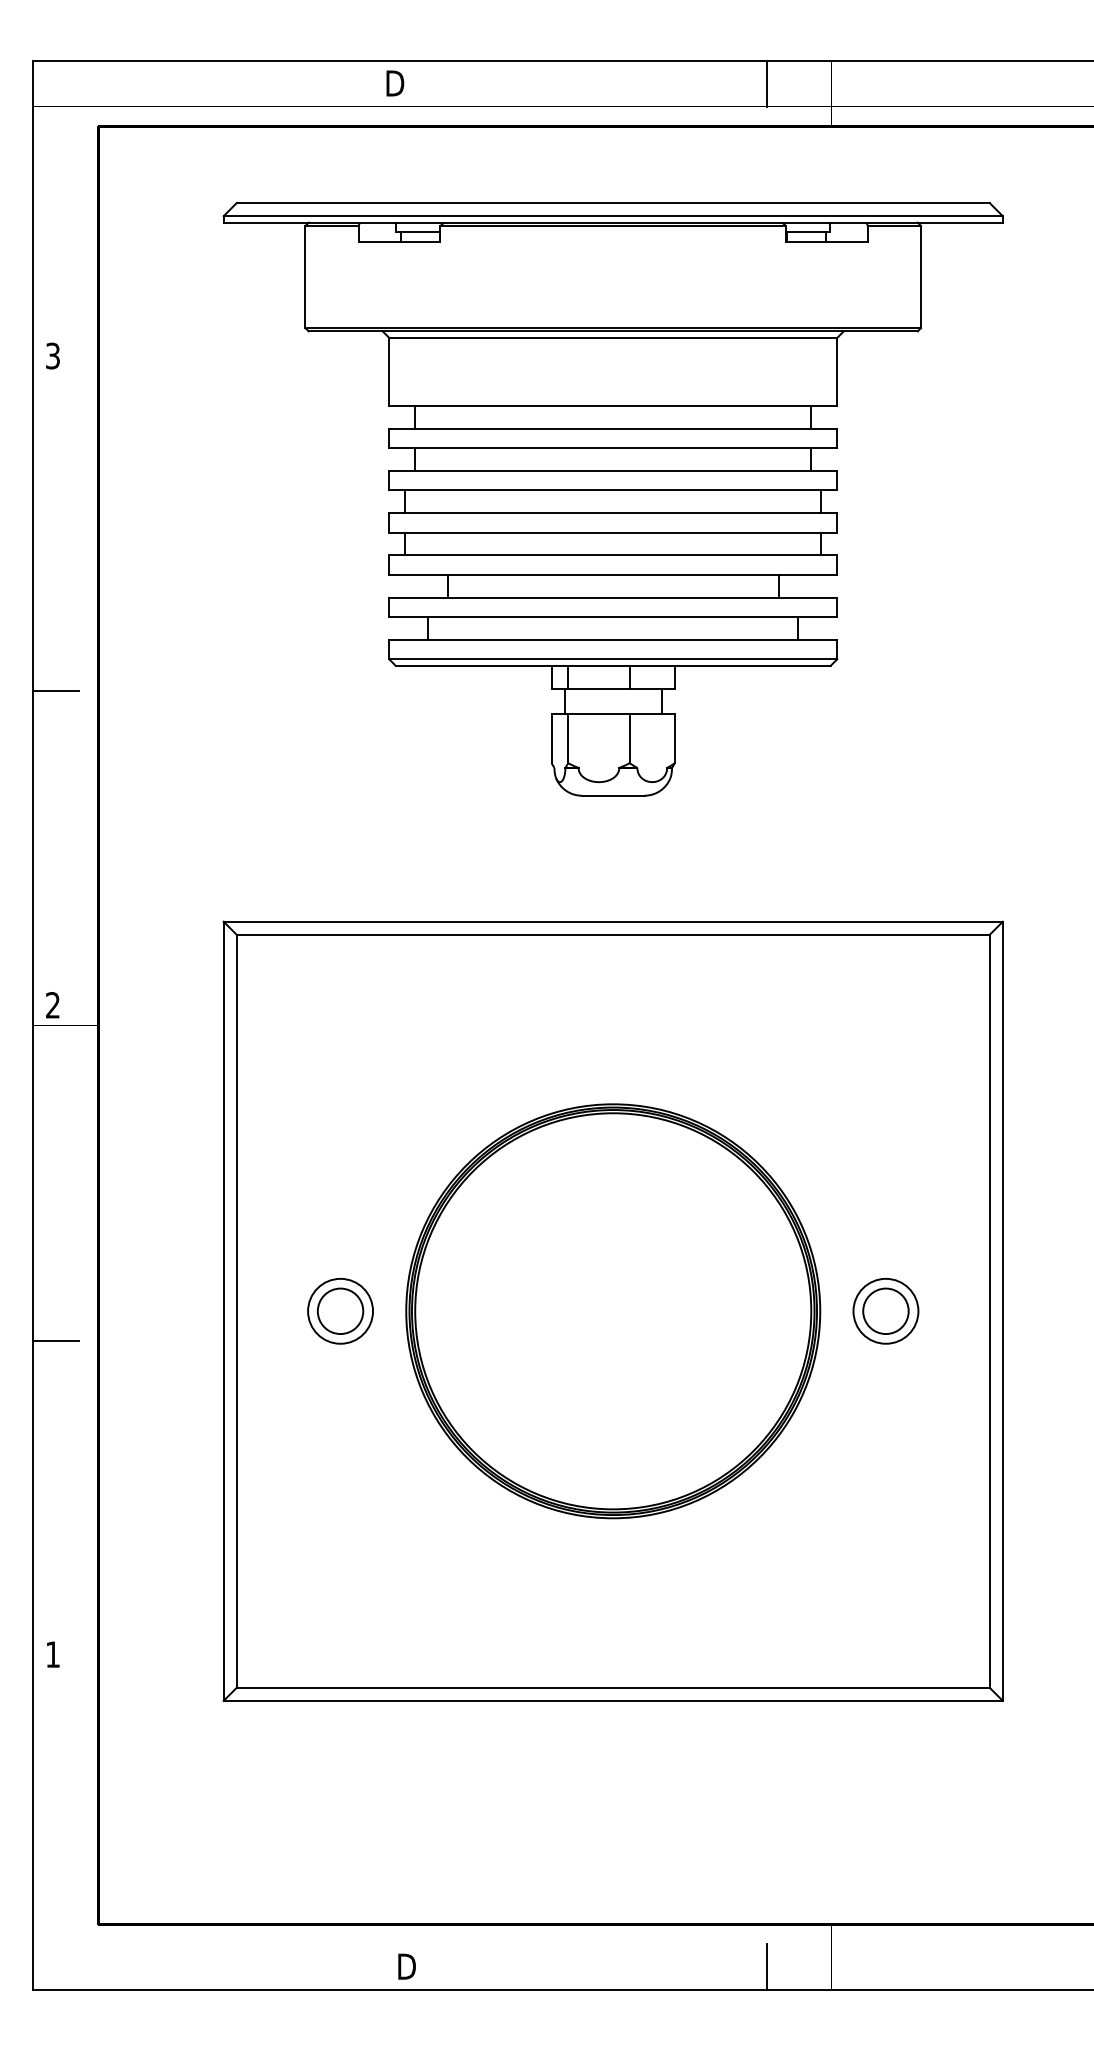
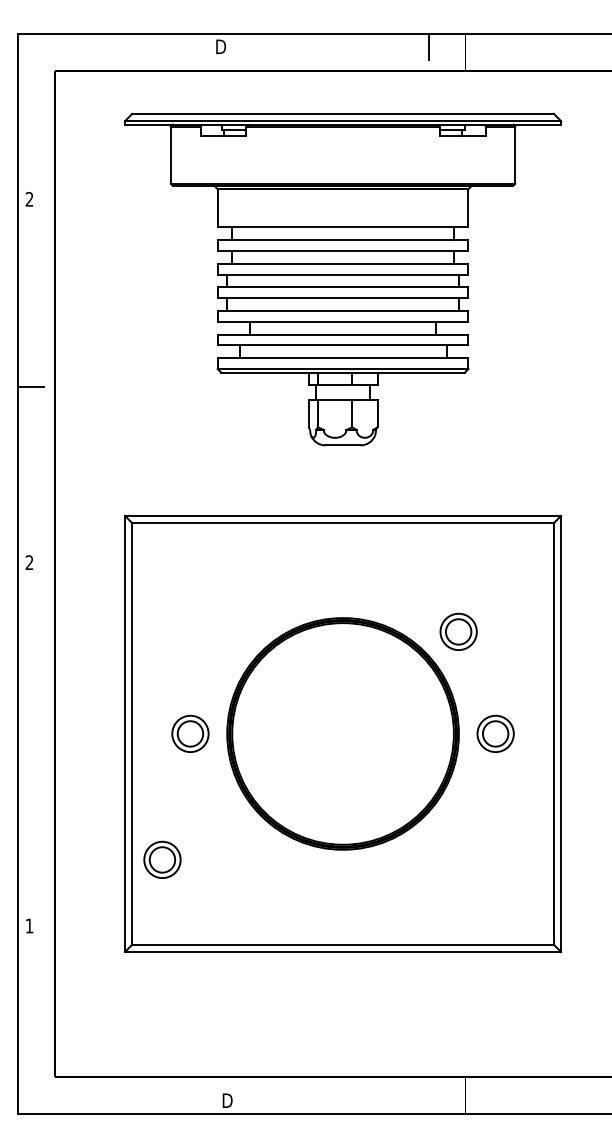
text: (52, 356) -> (29, 199), 3 -> 2
part: (819, 1128) -> (458, 631), added
line: (54, 1340) -> (30, 750), removed
part: (290, 1535) -> (162, 859), added
line: (767, 1966) -> (429, 1100), removed

